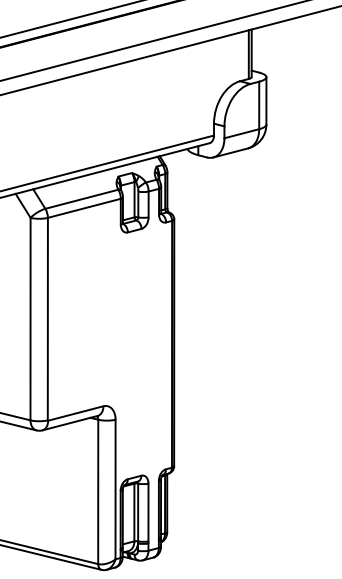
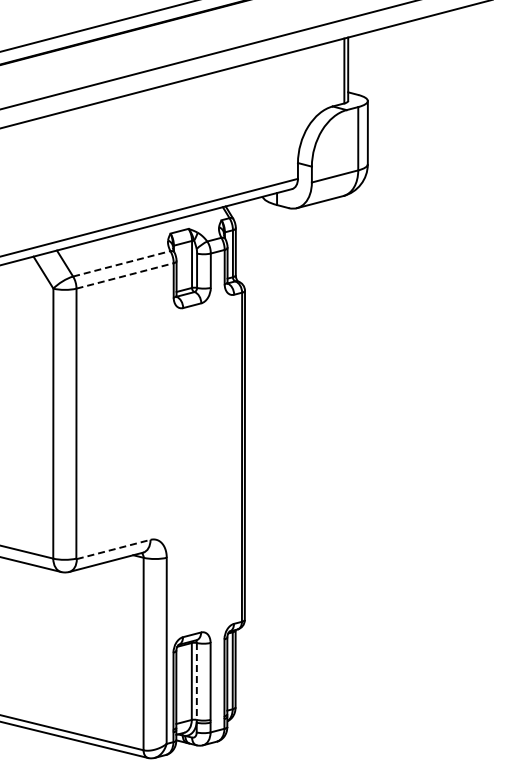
line: (82, 199) -> (122, 263), solid -> dashed
line: (84, 208) -> (125, 275), solid -> dashed
line: (76, 413) -> (114, 549), solid -> dashed
line: (137, 512) -> (196, 681), solid -> dashed

